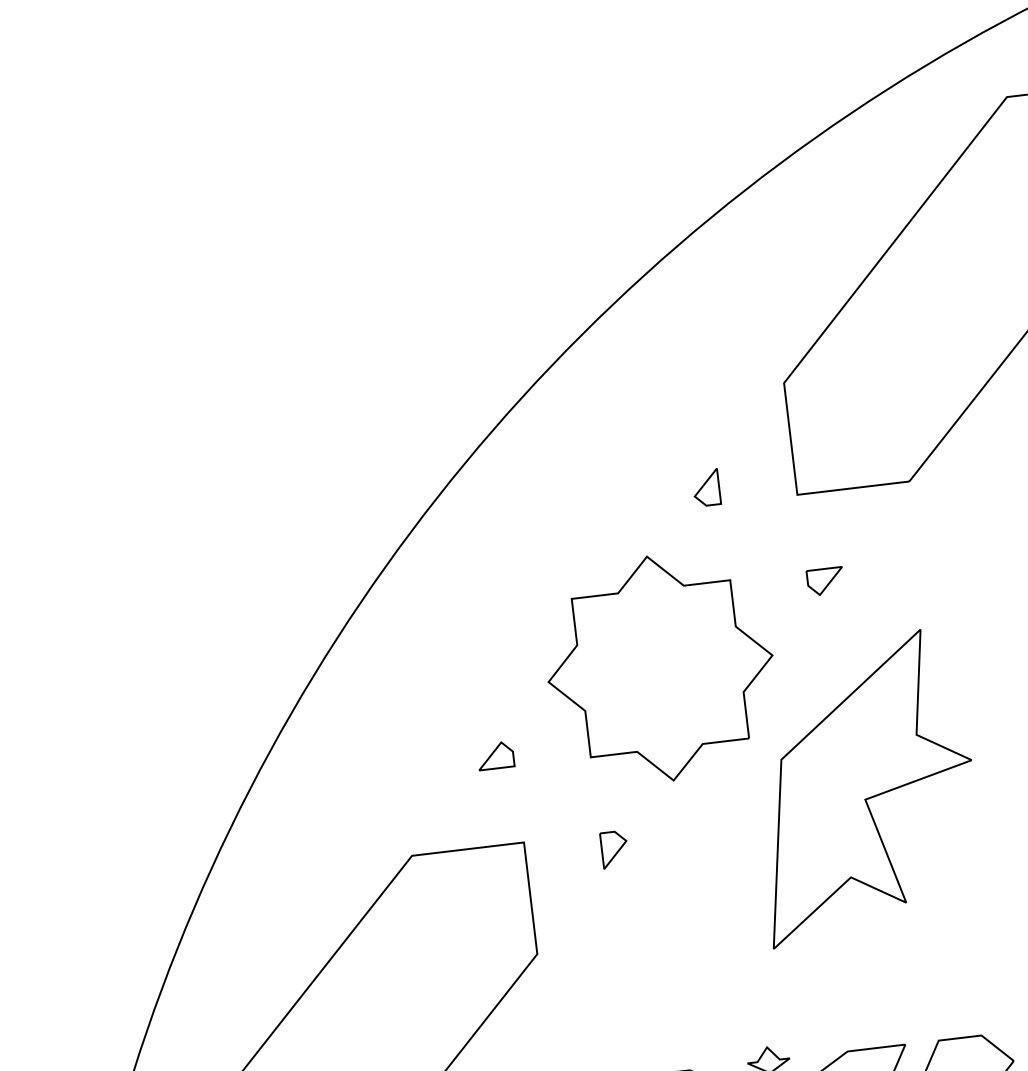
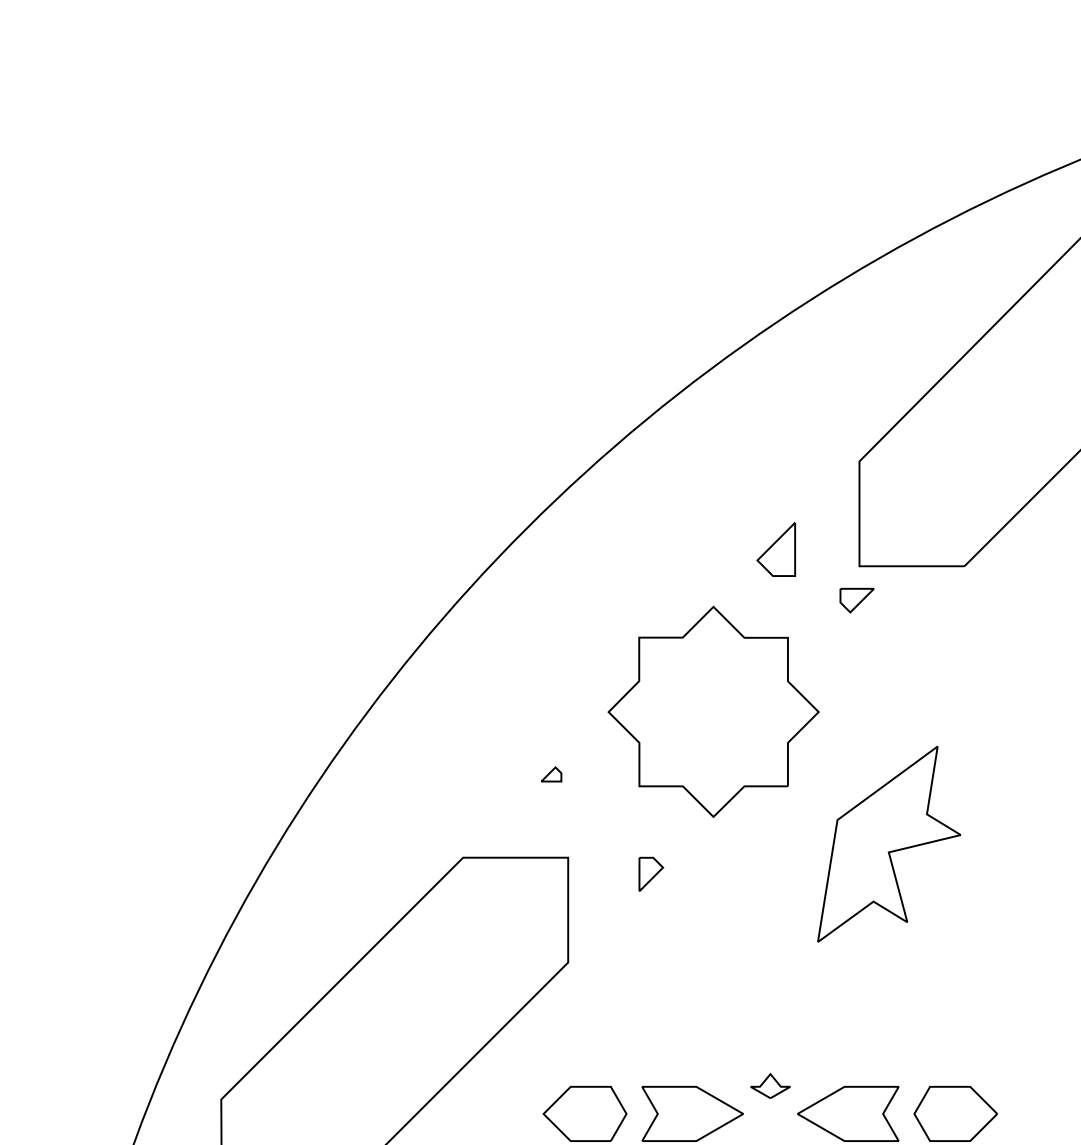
part: (705, 487) -> (775, 549), size x1.6
part: (825, 581) -> (856, 600), moved
part: (495, 755) -> (551, 774), size x0.6
part: (863, 787) -> (888, 844), size x0.7

